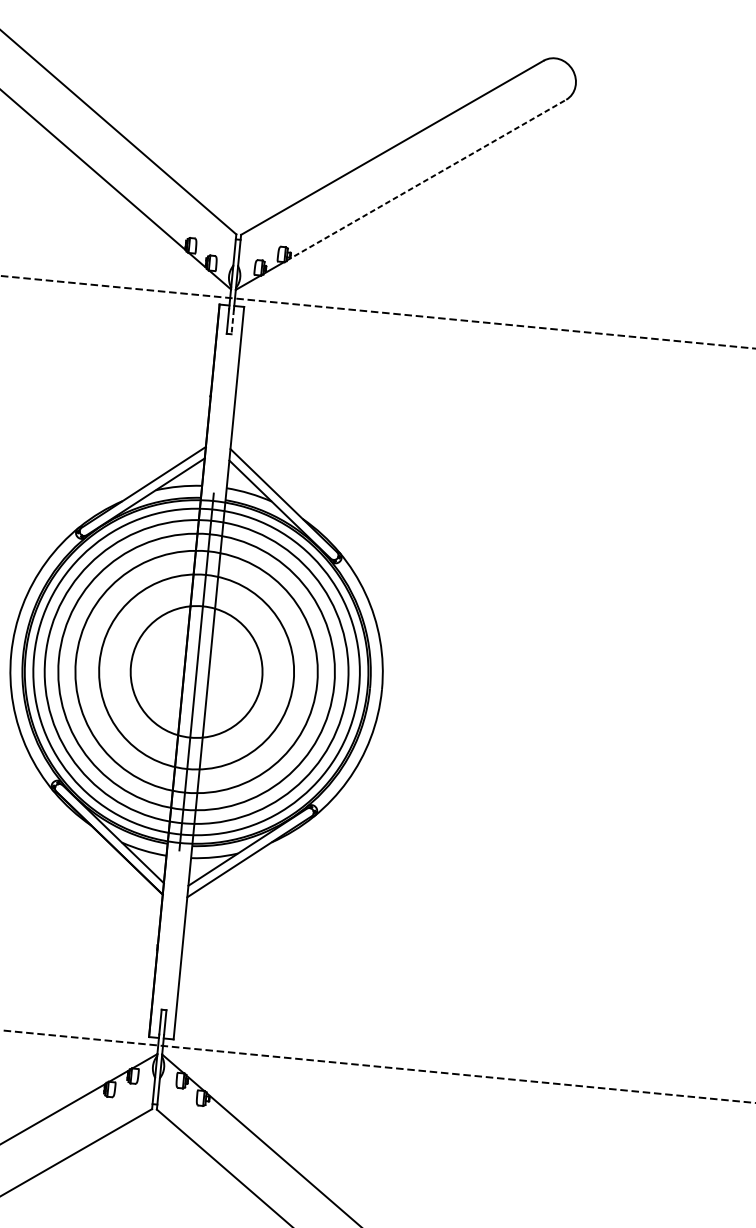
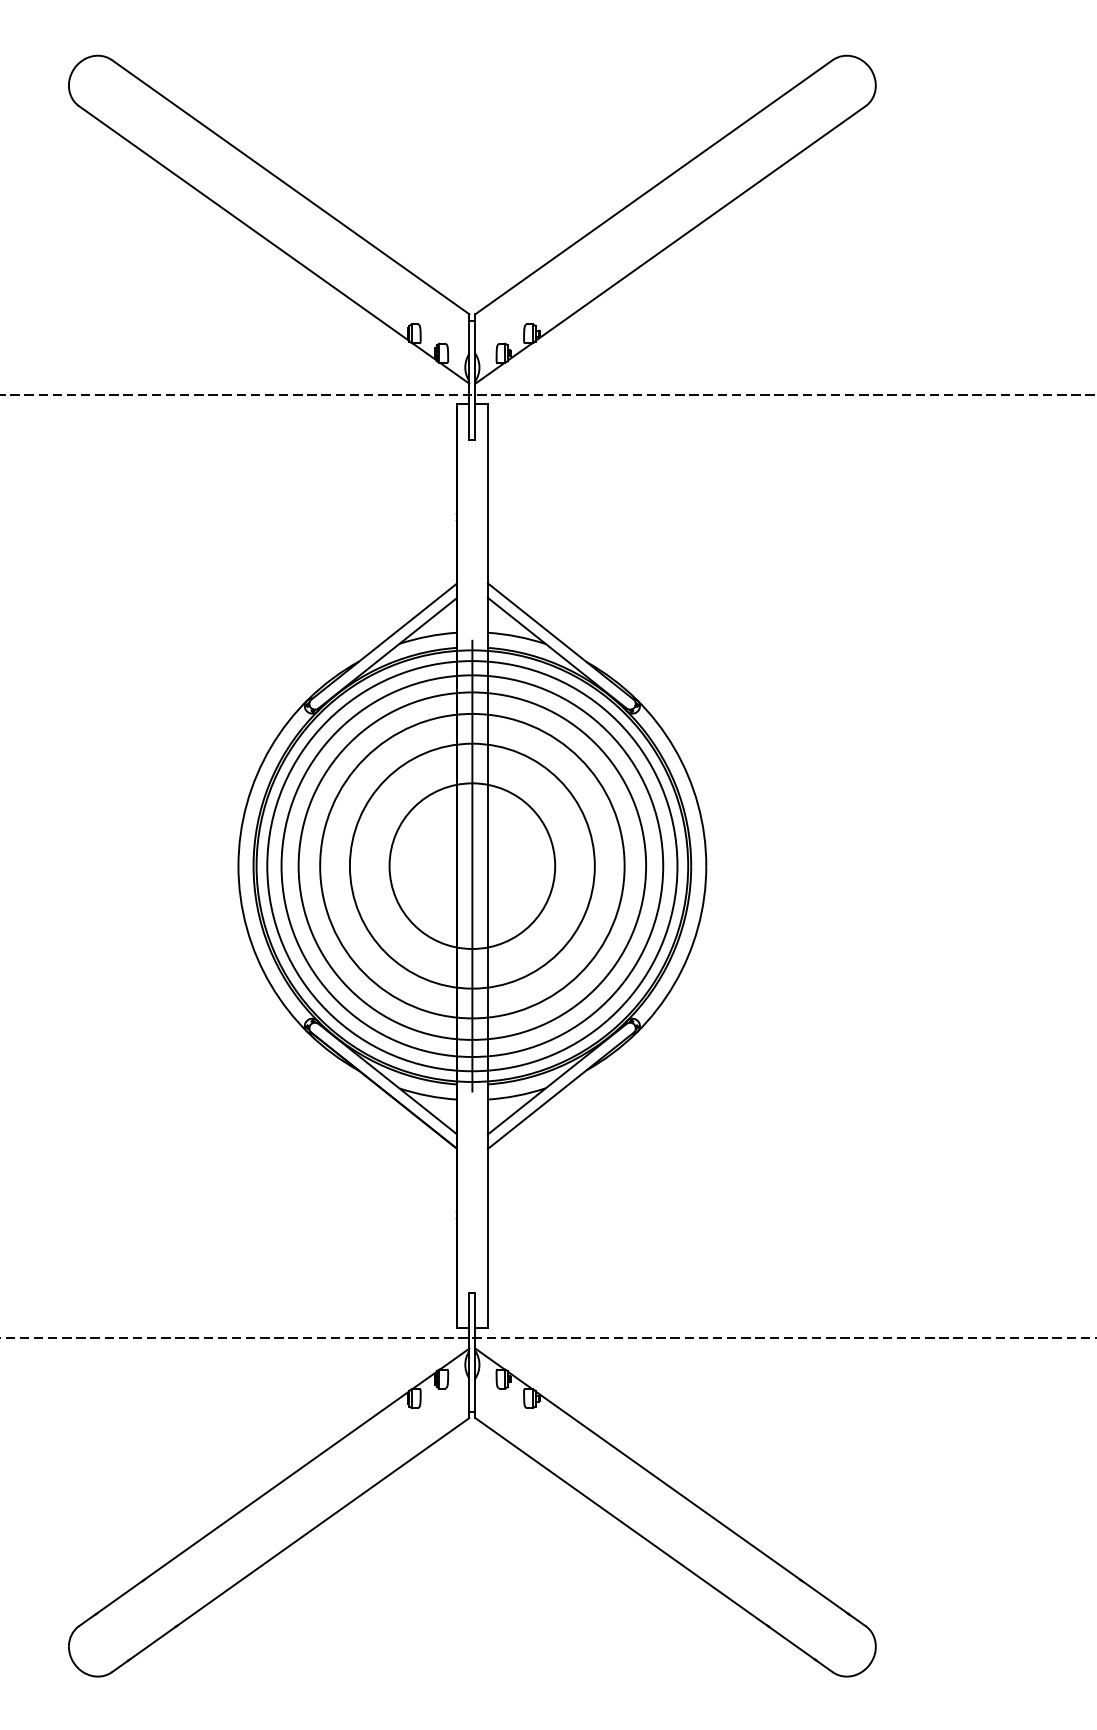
line: (426, 180) -> (700, 223), dashed -> solid
line: (232, 322) -> (475, 424), dashed -> solid

